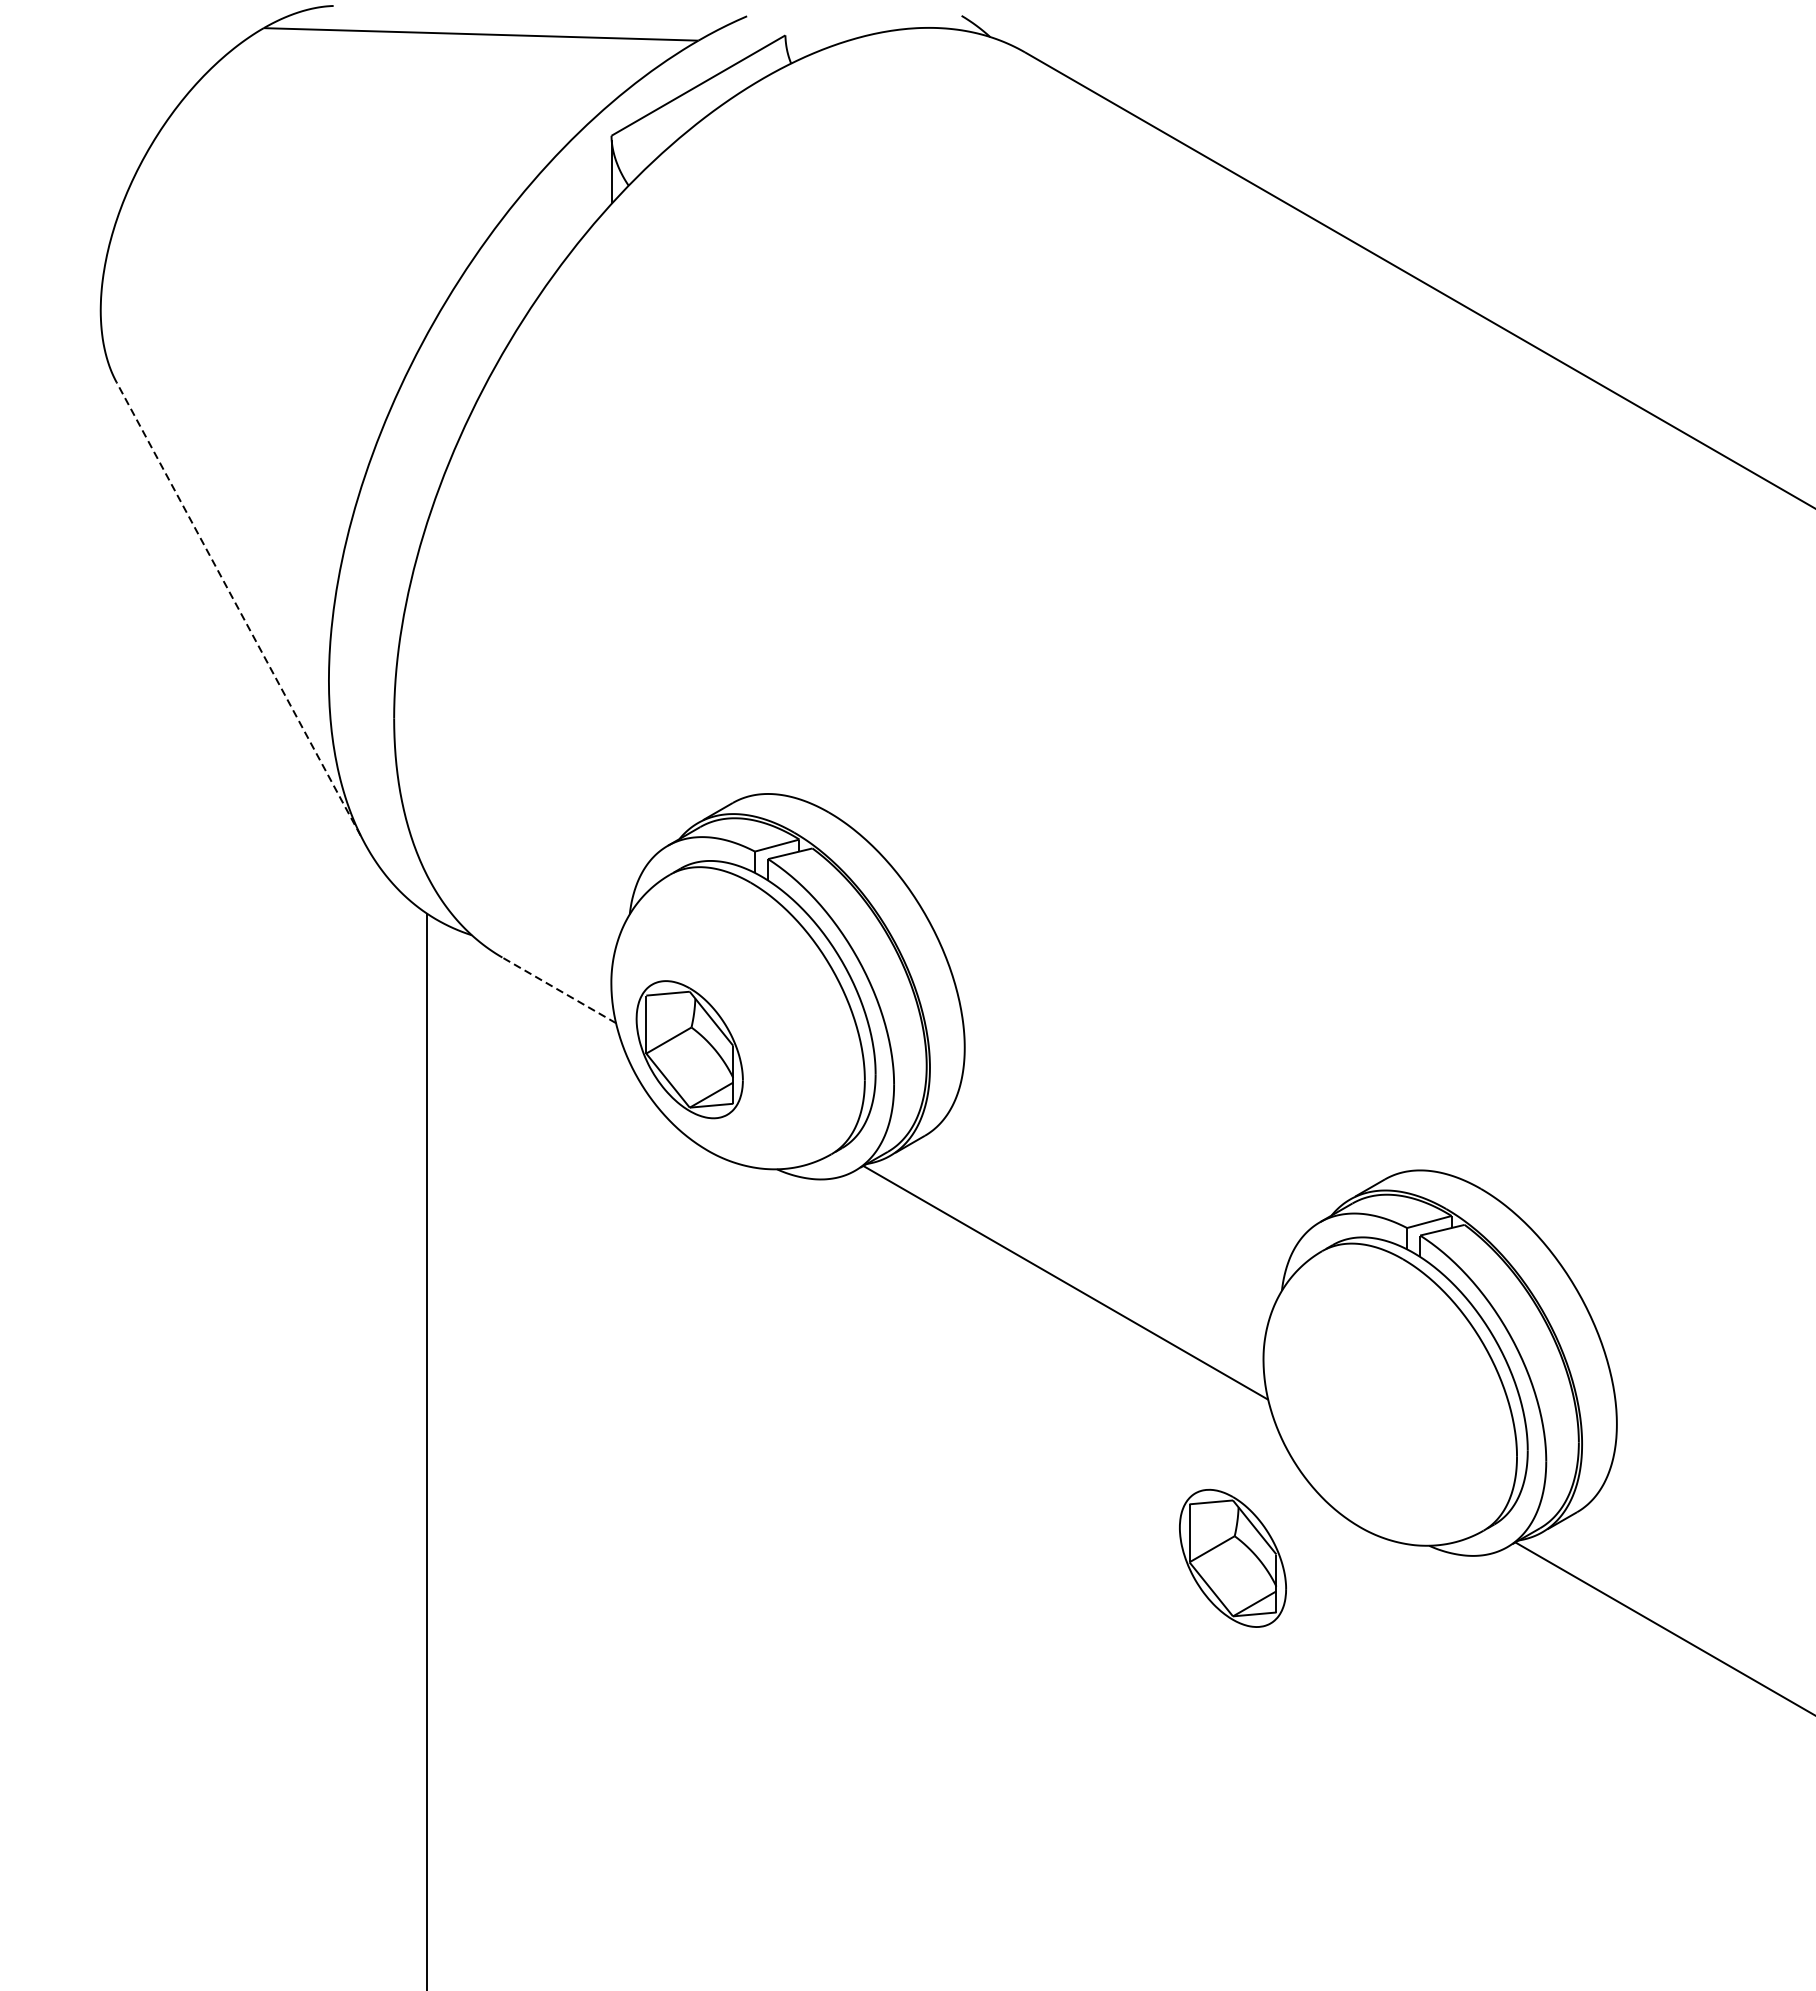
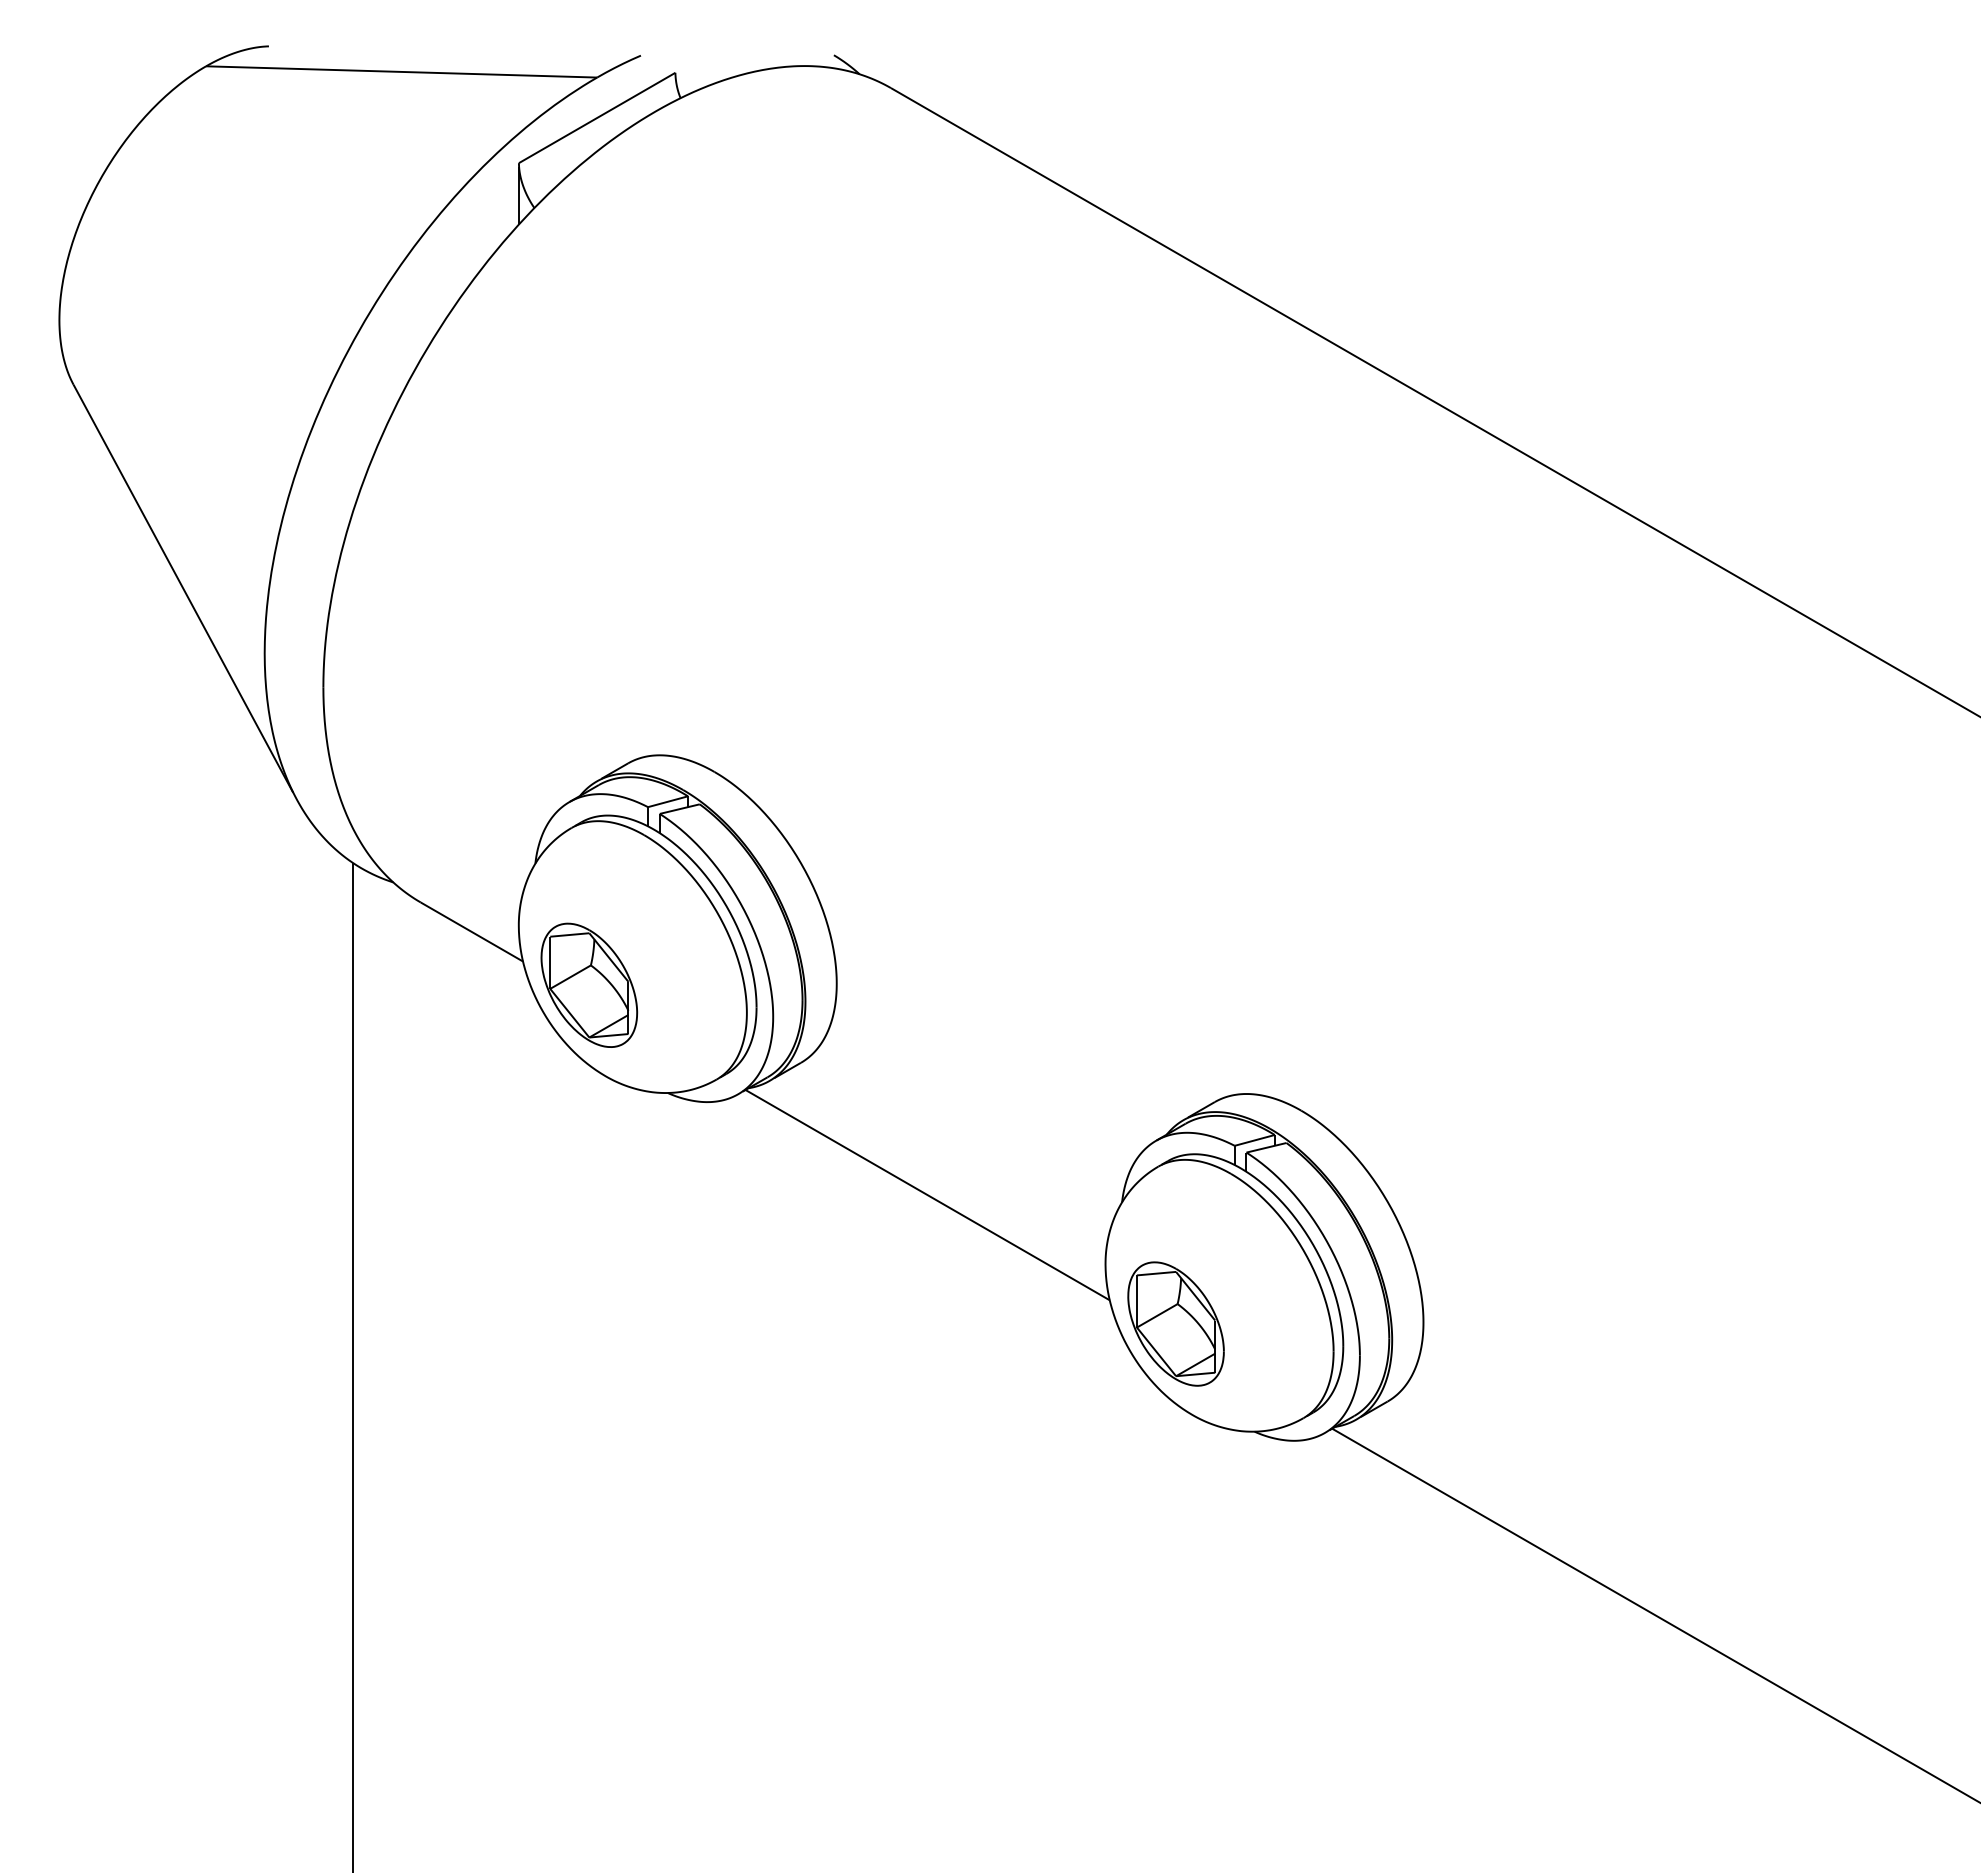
line: (238, 608) -> (183, 588), dashed -> solid
line: (558, 989) -> (471, 931), dashed -> solid
part: (1232, 1557) -> (1175, 1323), moved

